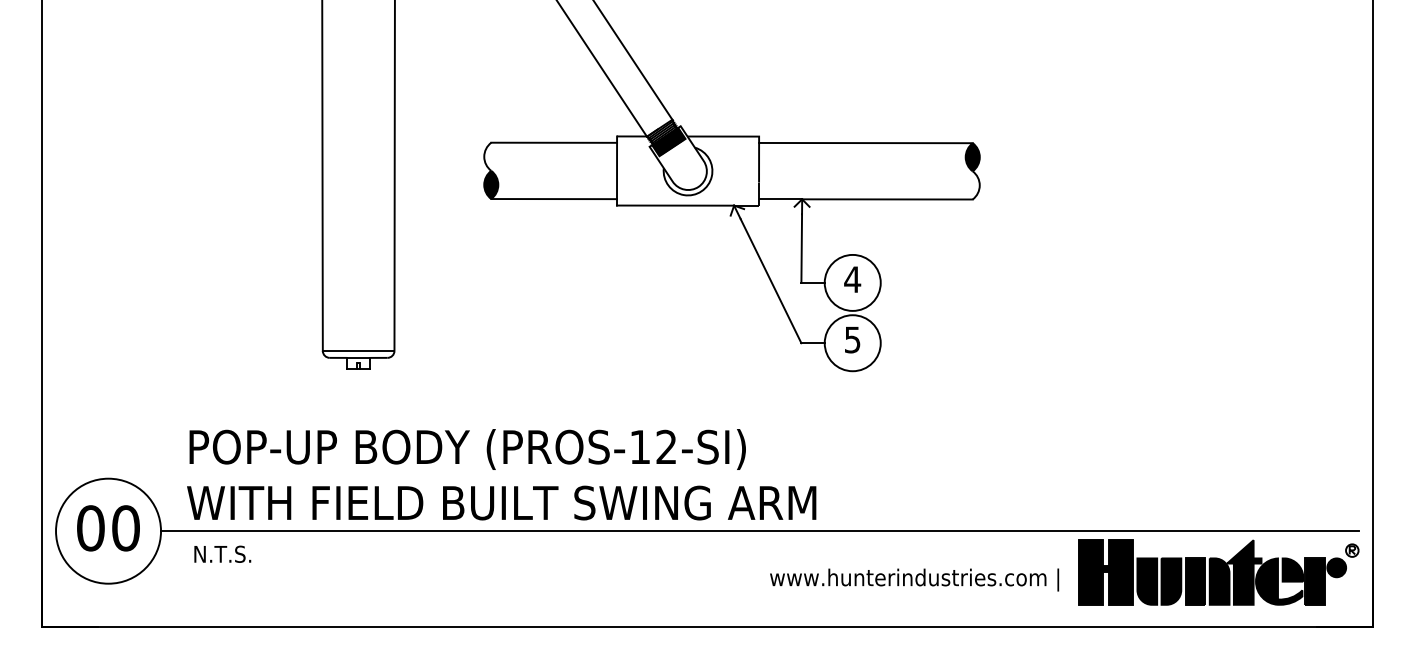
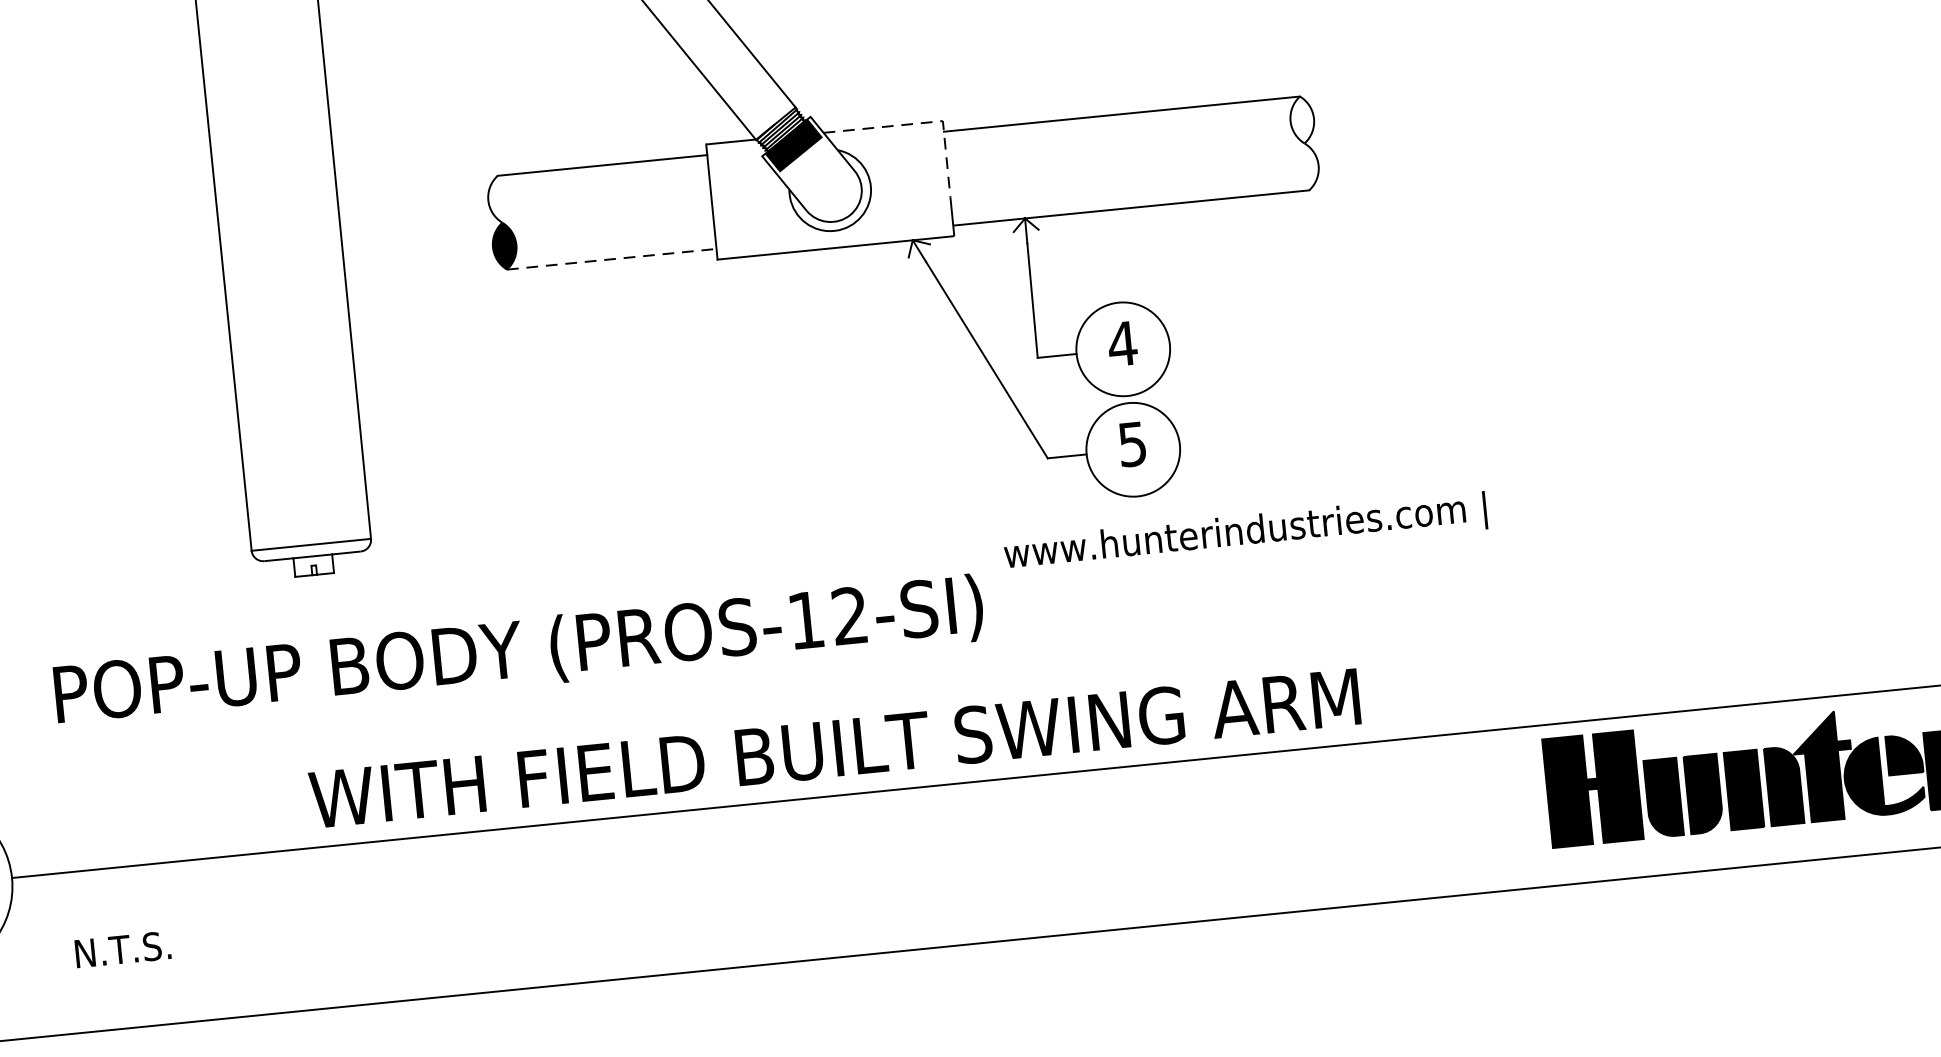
line: (747, 136) -> (923, 122), solid -> dashed
fill: (972, 157) -> (1301, 120), removed
line: (554, 199) -> (612, 259), solid -> dashed
text: (467, 449) -> (518, 652), moved
text: (501, 502) -> (834, 747), moved
text: (222, 553) -> (122, 948), moved
text: (914, 579) -> (1245, 533), moved

